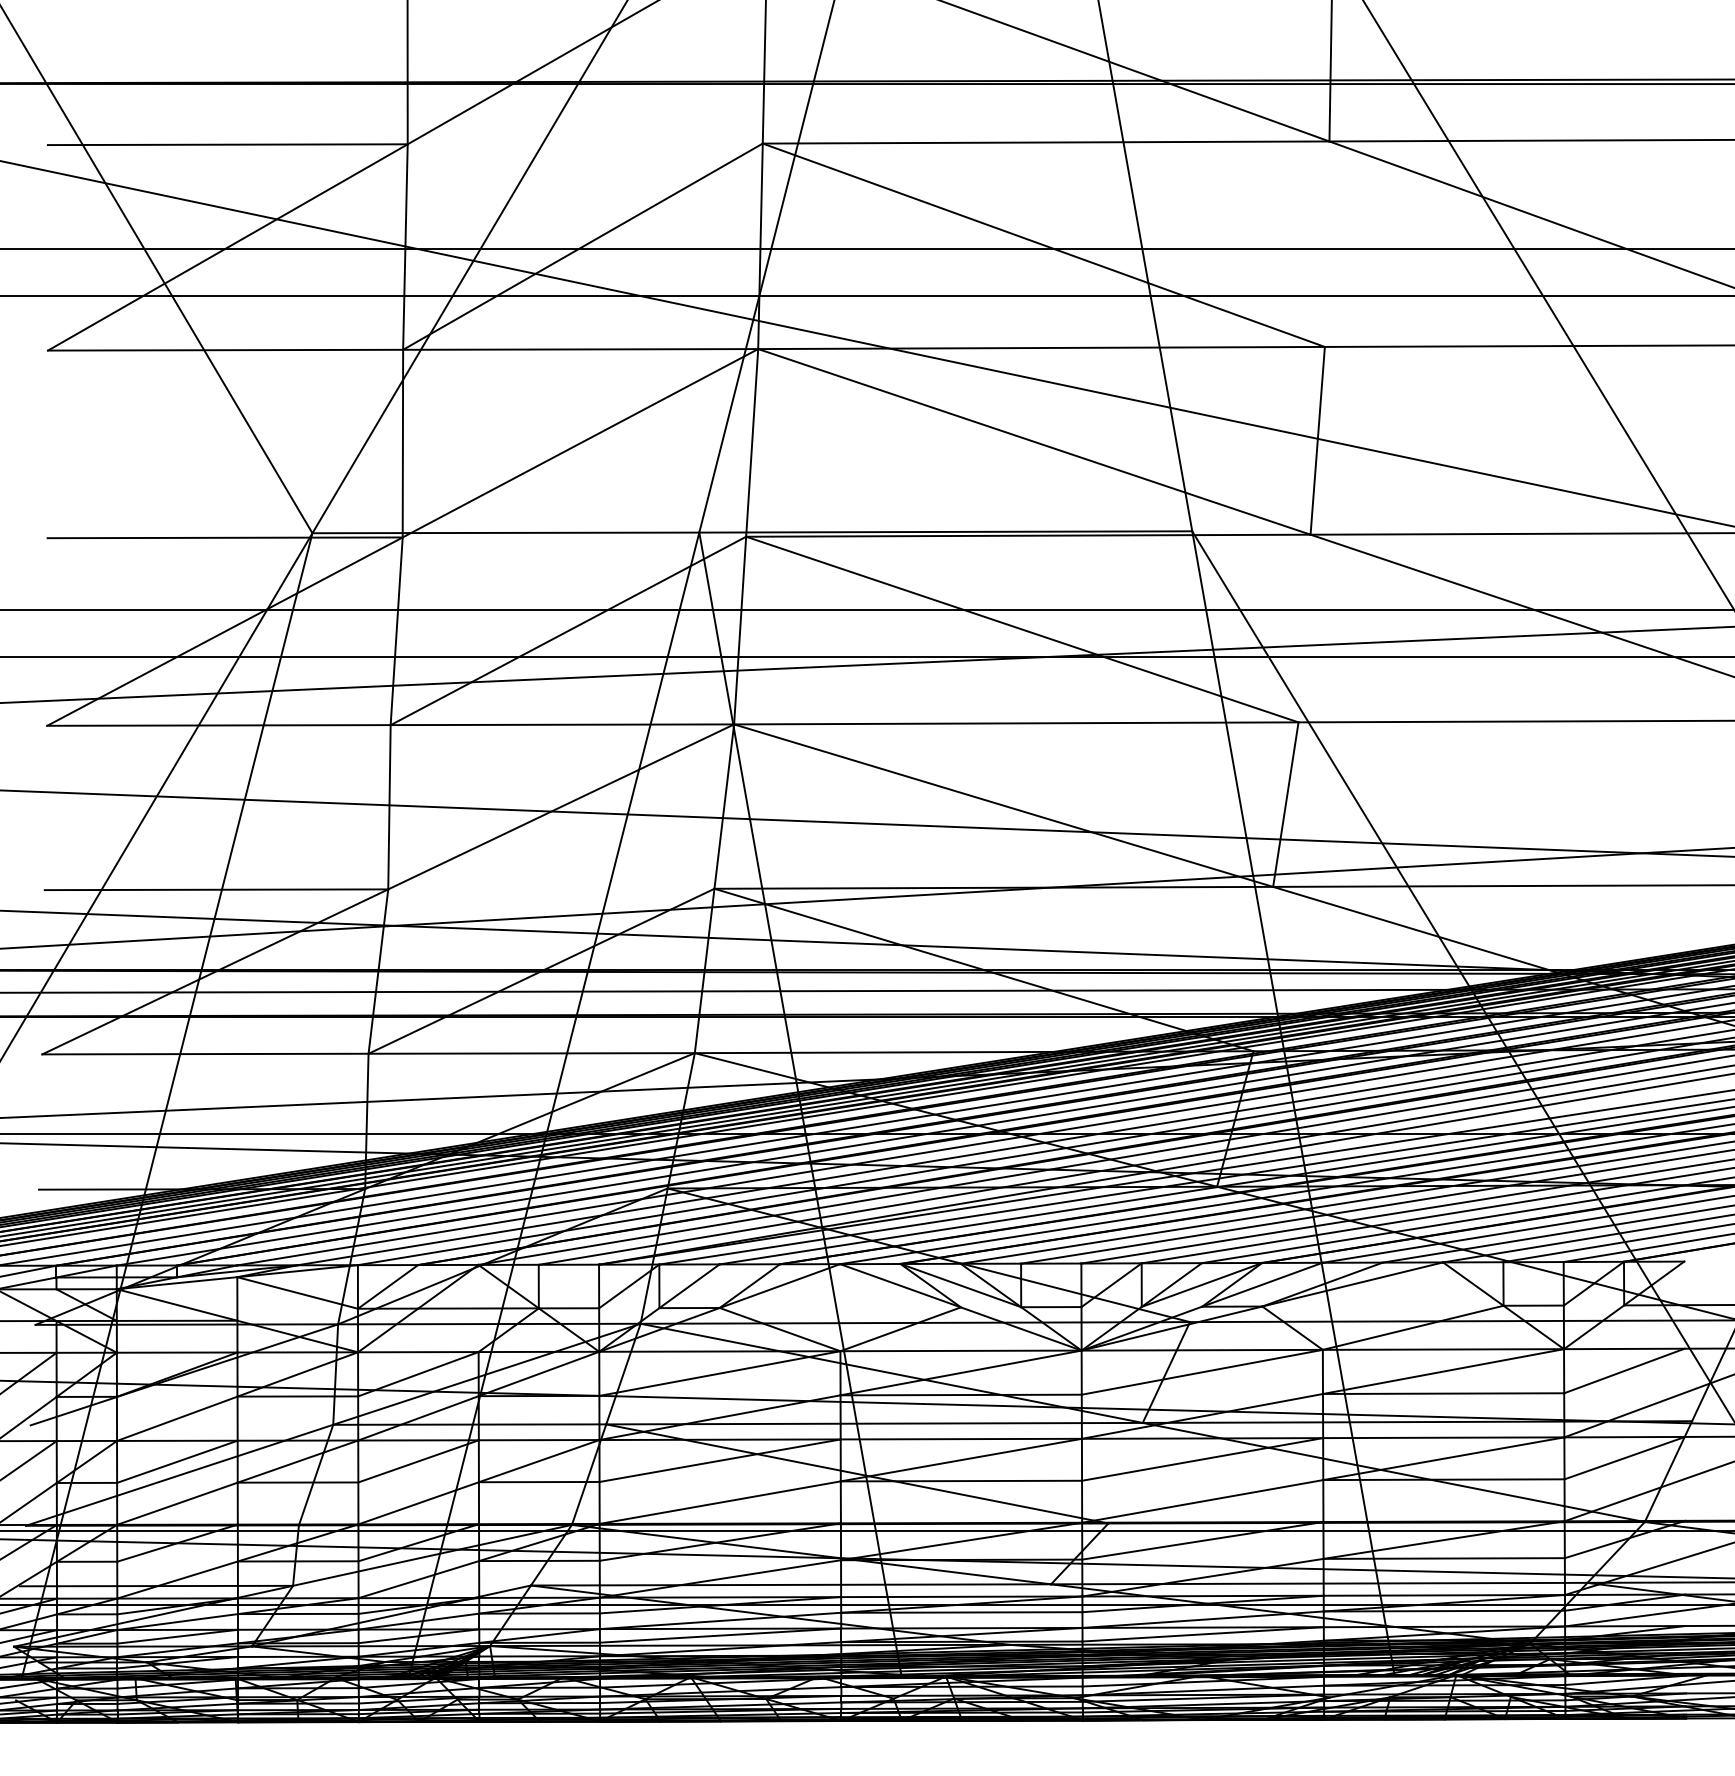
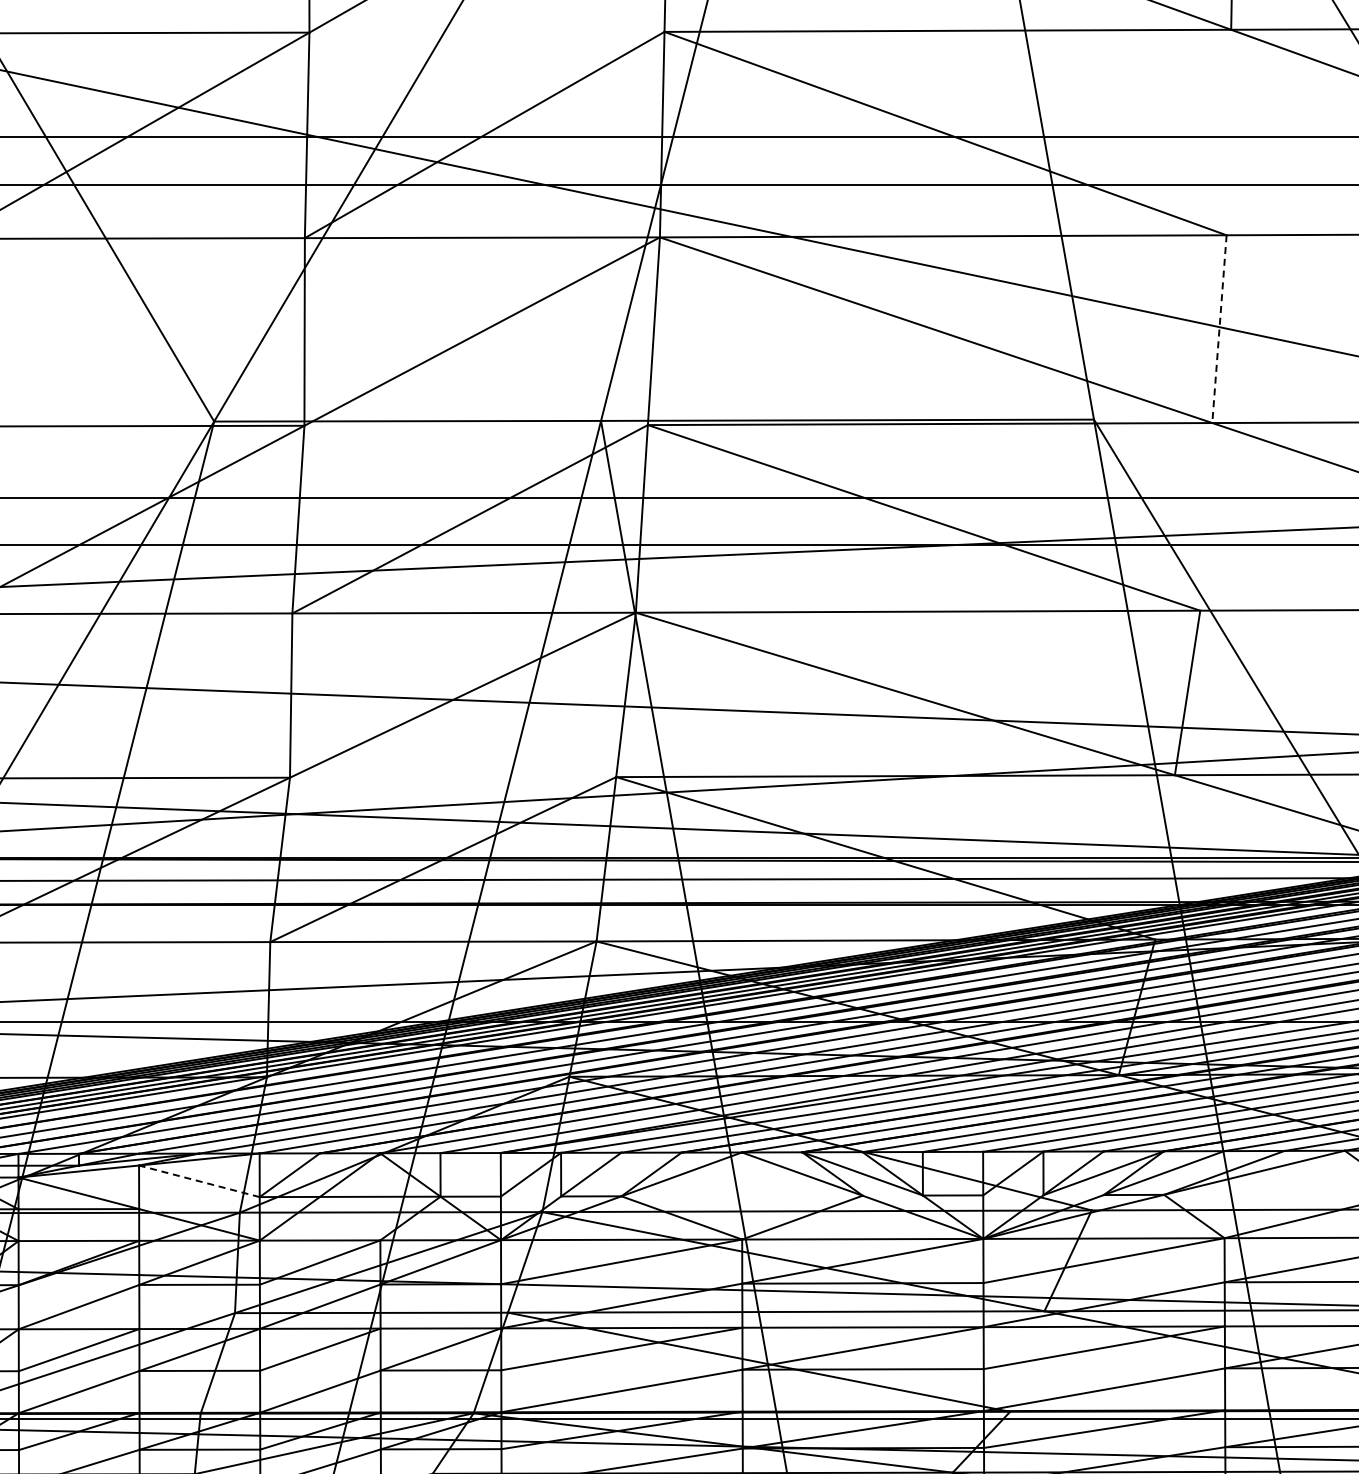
line: (1317, 441) -> (1219, 329), solid -> dashed
line: (297, 1292) -> (199, 1180), solid -> dashed

